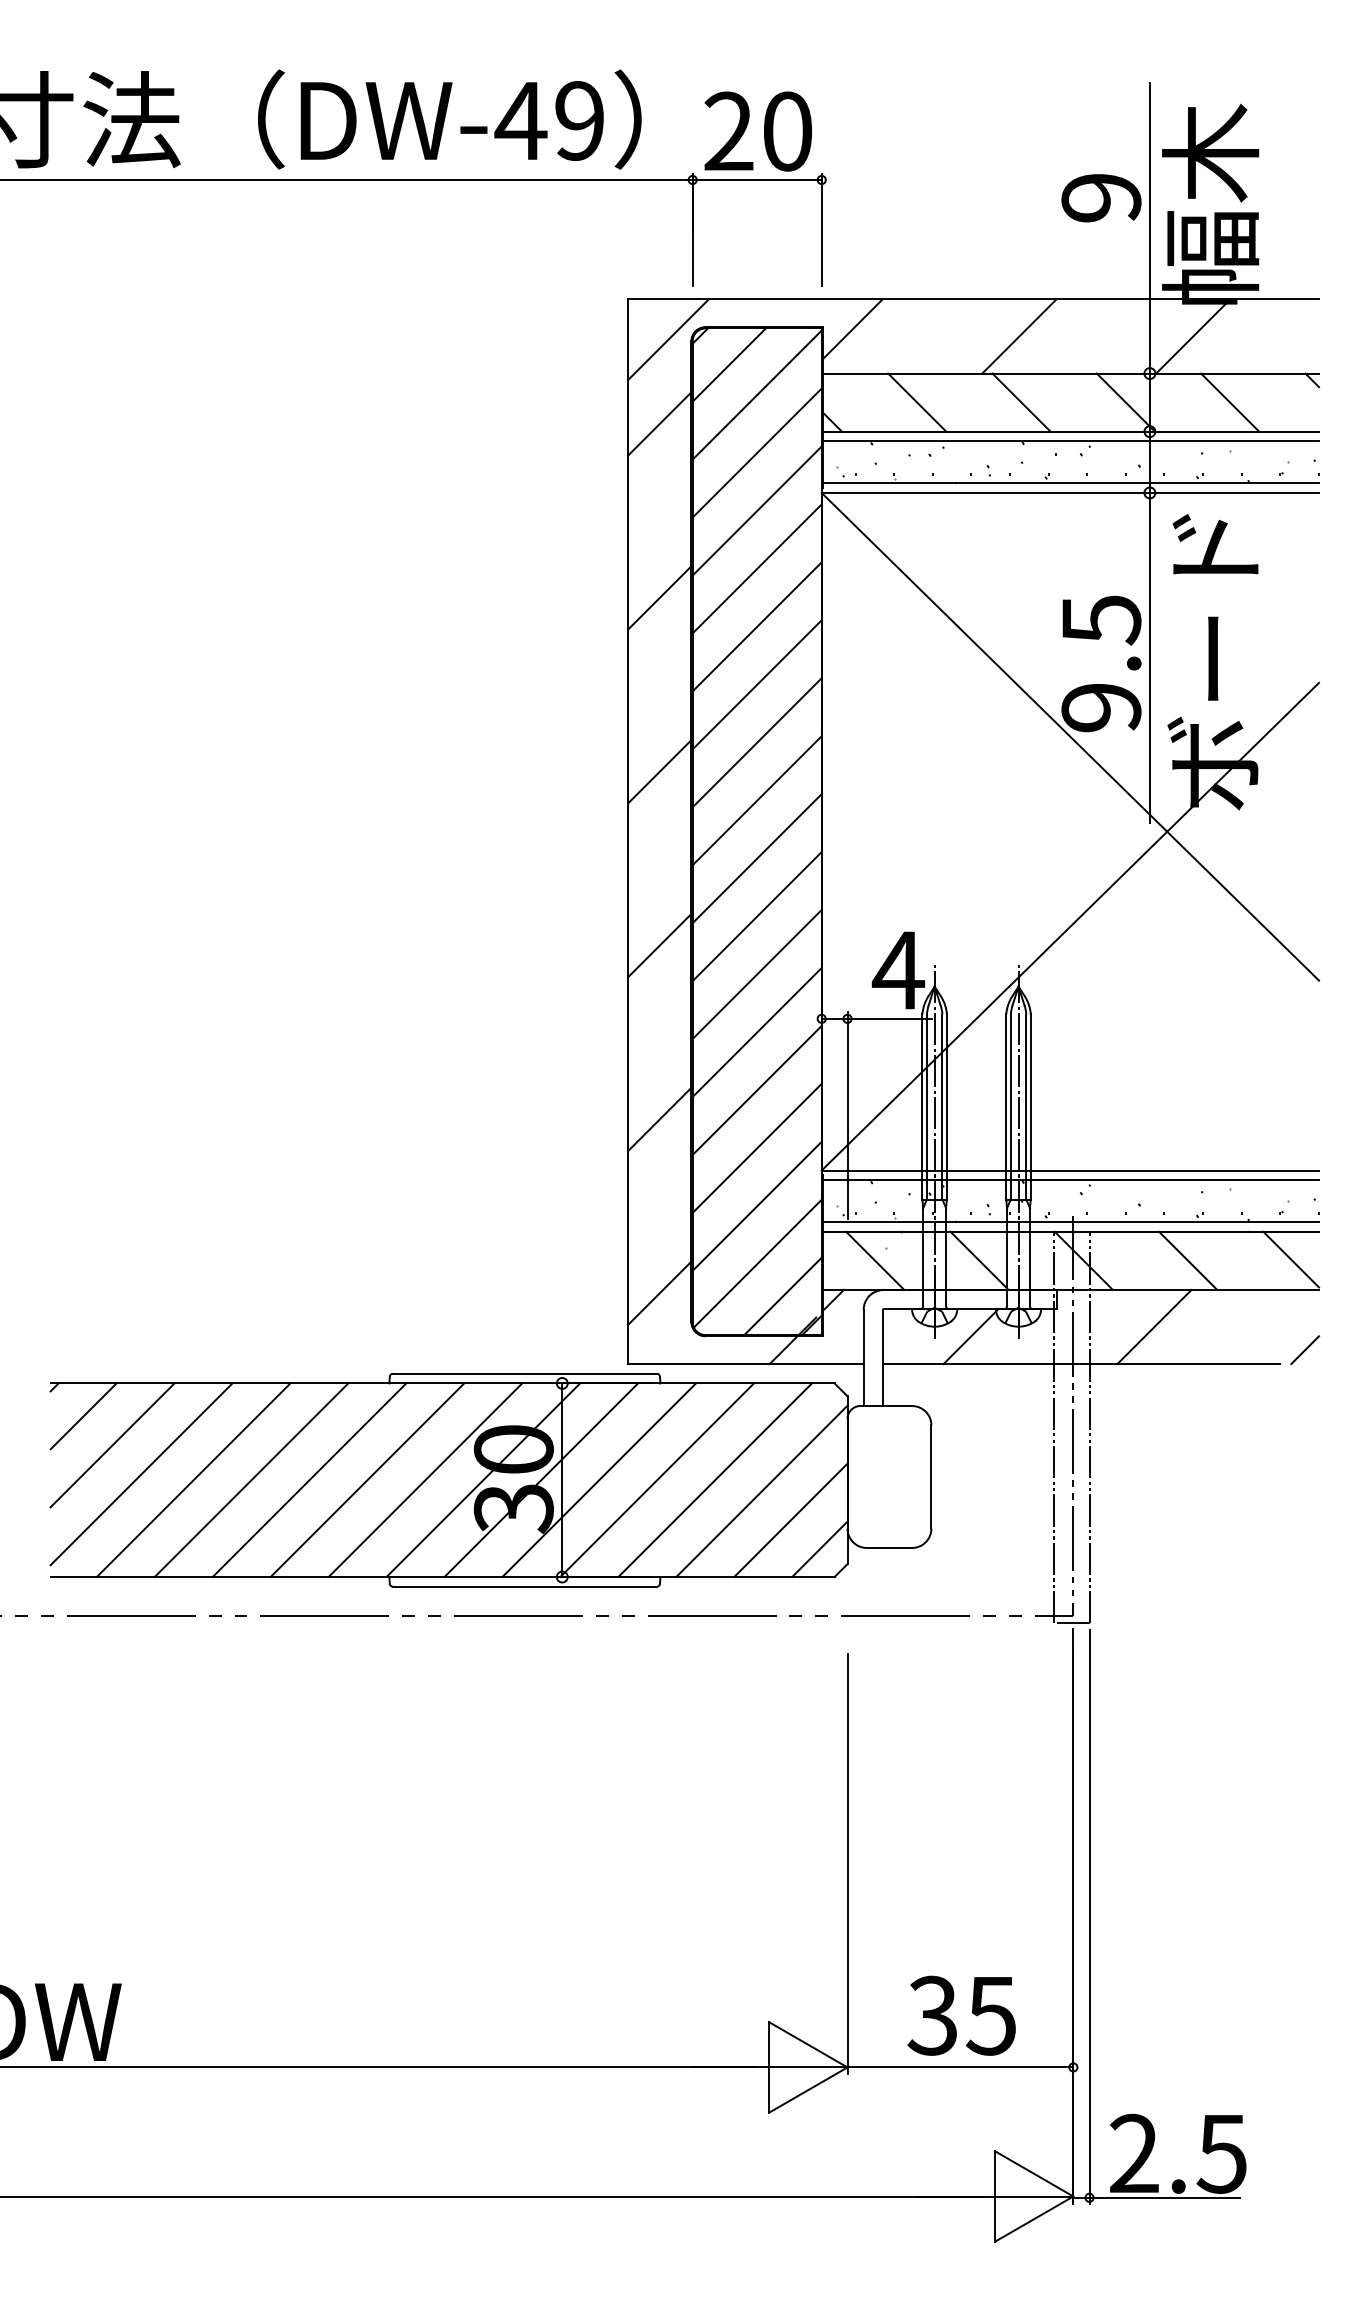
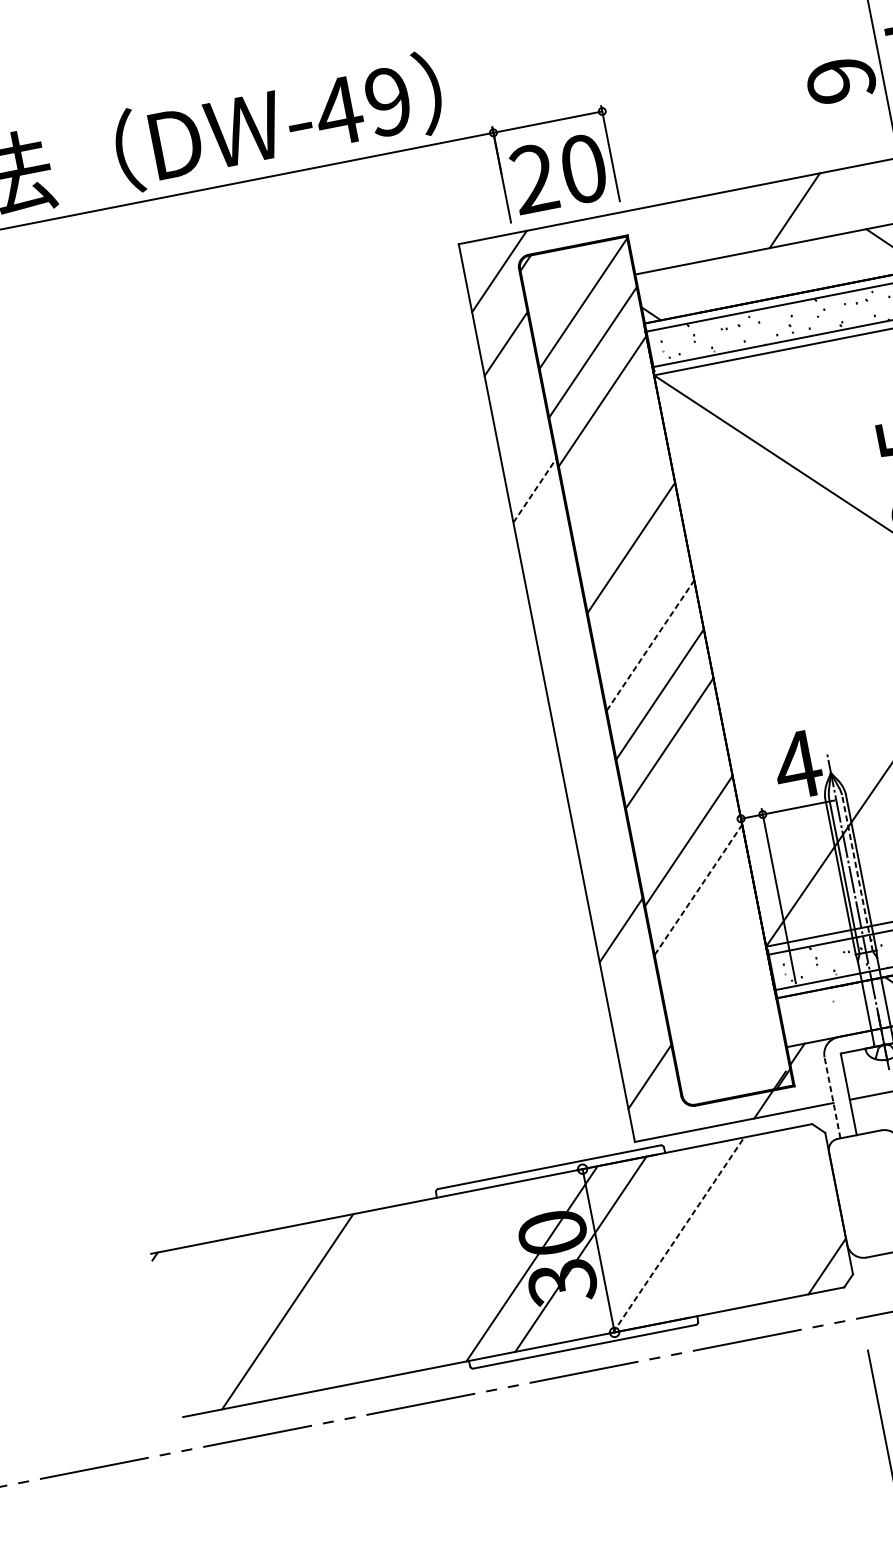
text: (757, 131) -> (558, 173), moved
line: (852, 328) -> (652, 231), removed
line: (728, 364) -> (554, 282), removed
line: (917, 402) -> (719, 283), removed
line: (1021, 402) -> (807, 266), removed
line: (756, 568) -> (611, 449), removed
line: (659, 597) -> (534, 490), solid -> dashed
line: (756, 626) -> (621, 498), removed
line: (756, 742) -> (640, 596), removed
line: (659, 771) -> (563, 637), removed
line: (757, 800) -> (650, 645), solid -> dashed
line: (659, 945) -> (592, 783), removed
line: (756, 974) -> (678, 792), removed
line: (757, 1090) -> (698, 889), solid -> dashed
line: (942, 1106) -> (857, 872), solid -> dashed
line: (756, 1147) -> (707, 938), removed
line: (756, 1205) -> (716, 987), removed
line: (875, 1260) -> (826, 1013), removed
line: (757, 1263) -> (727, 1035), removed
line: (782, 1296) -> (753, 1059), removed
line: (863, 1357) -> (832, 1097), solid -> dashed
line: (83, 1416) -> (184, 1276), removed
line: (112, 1445) -> (213, 1295), removed
line: (141, 1474) -> (242, 1315), removed
line: (251, 1480) -> (336, 1302), removed
line: (309, 1480) -> (385, 1292), removed
line: (367, 1480) -> (434, 1283), removed
line: (425, 1480) -> (483, 1273), removed
line: (599, 1480) -> (630, 1244), removed
line: (657, 1480) -> (678, 1235), solid -> dashed
line: (714, 1480) -> (727, 1225), removed
line: (761, 1491) -> (768, 1227), removed
line: (790, 1520) -> (797, 1246), removed

